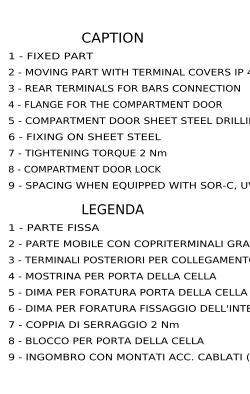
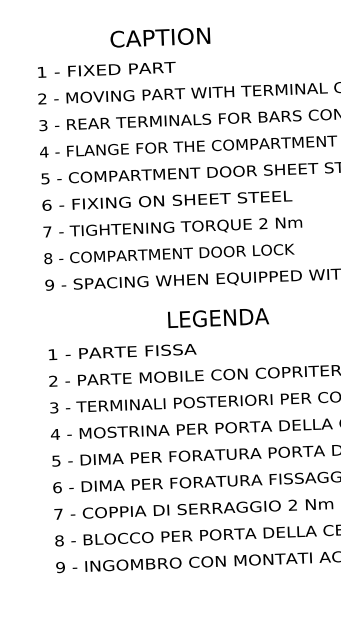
text: (112, 37) -> (160, 37), moved

